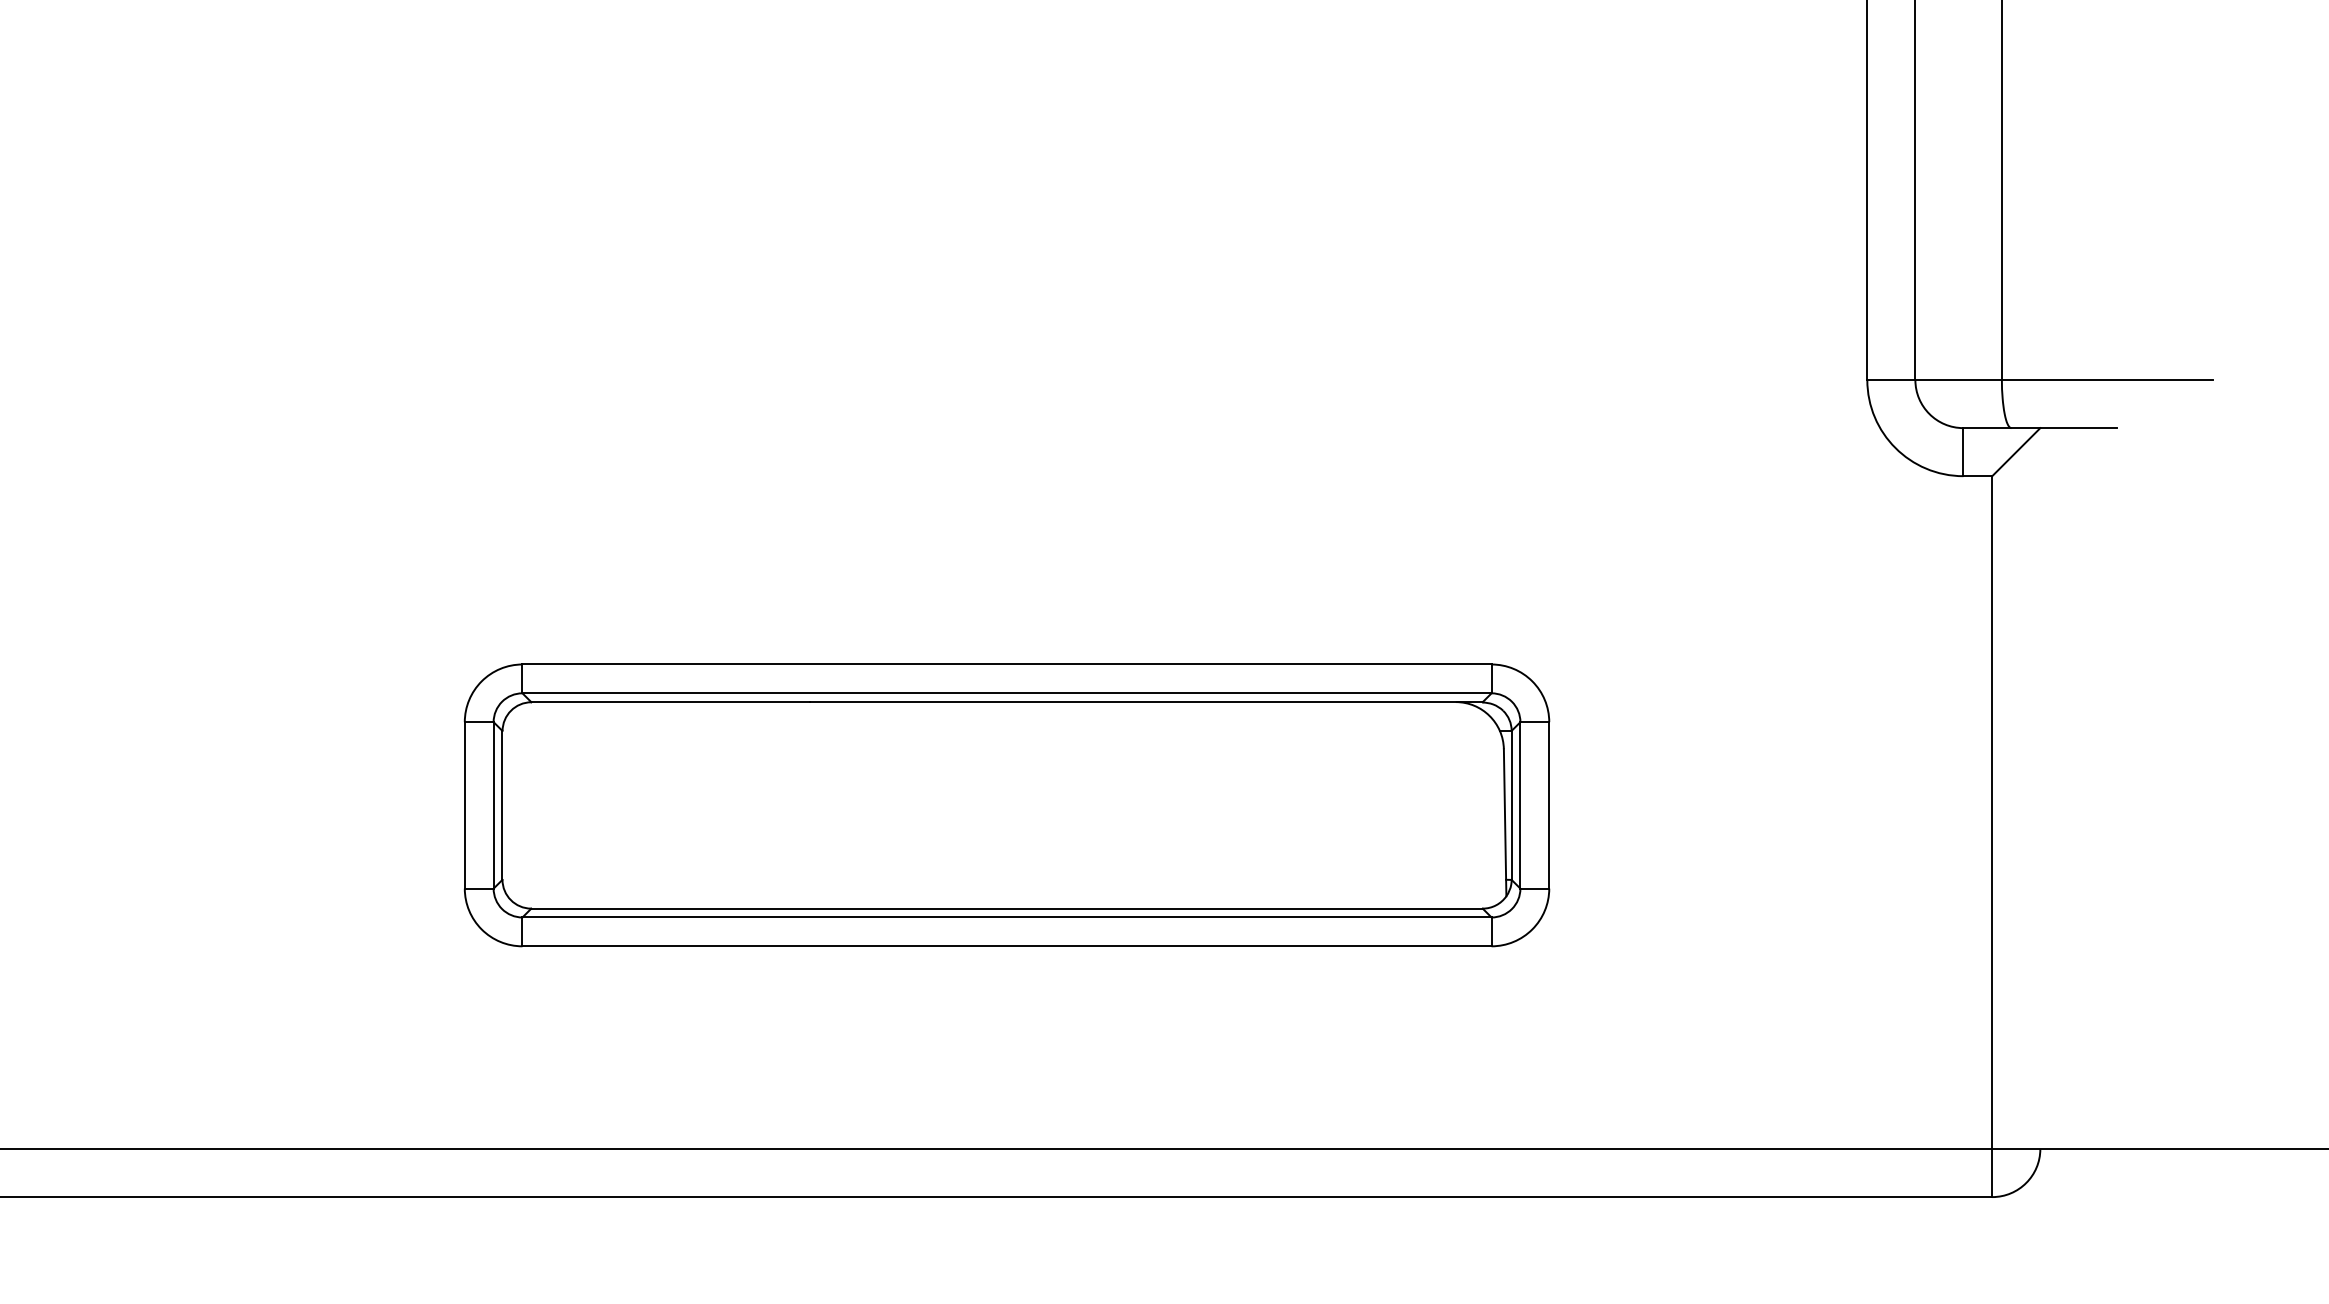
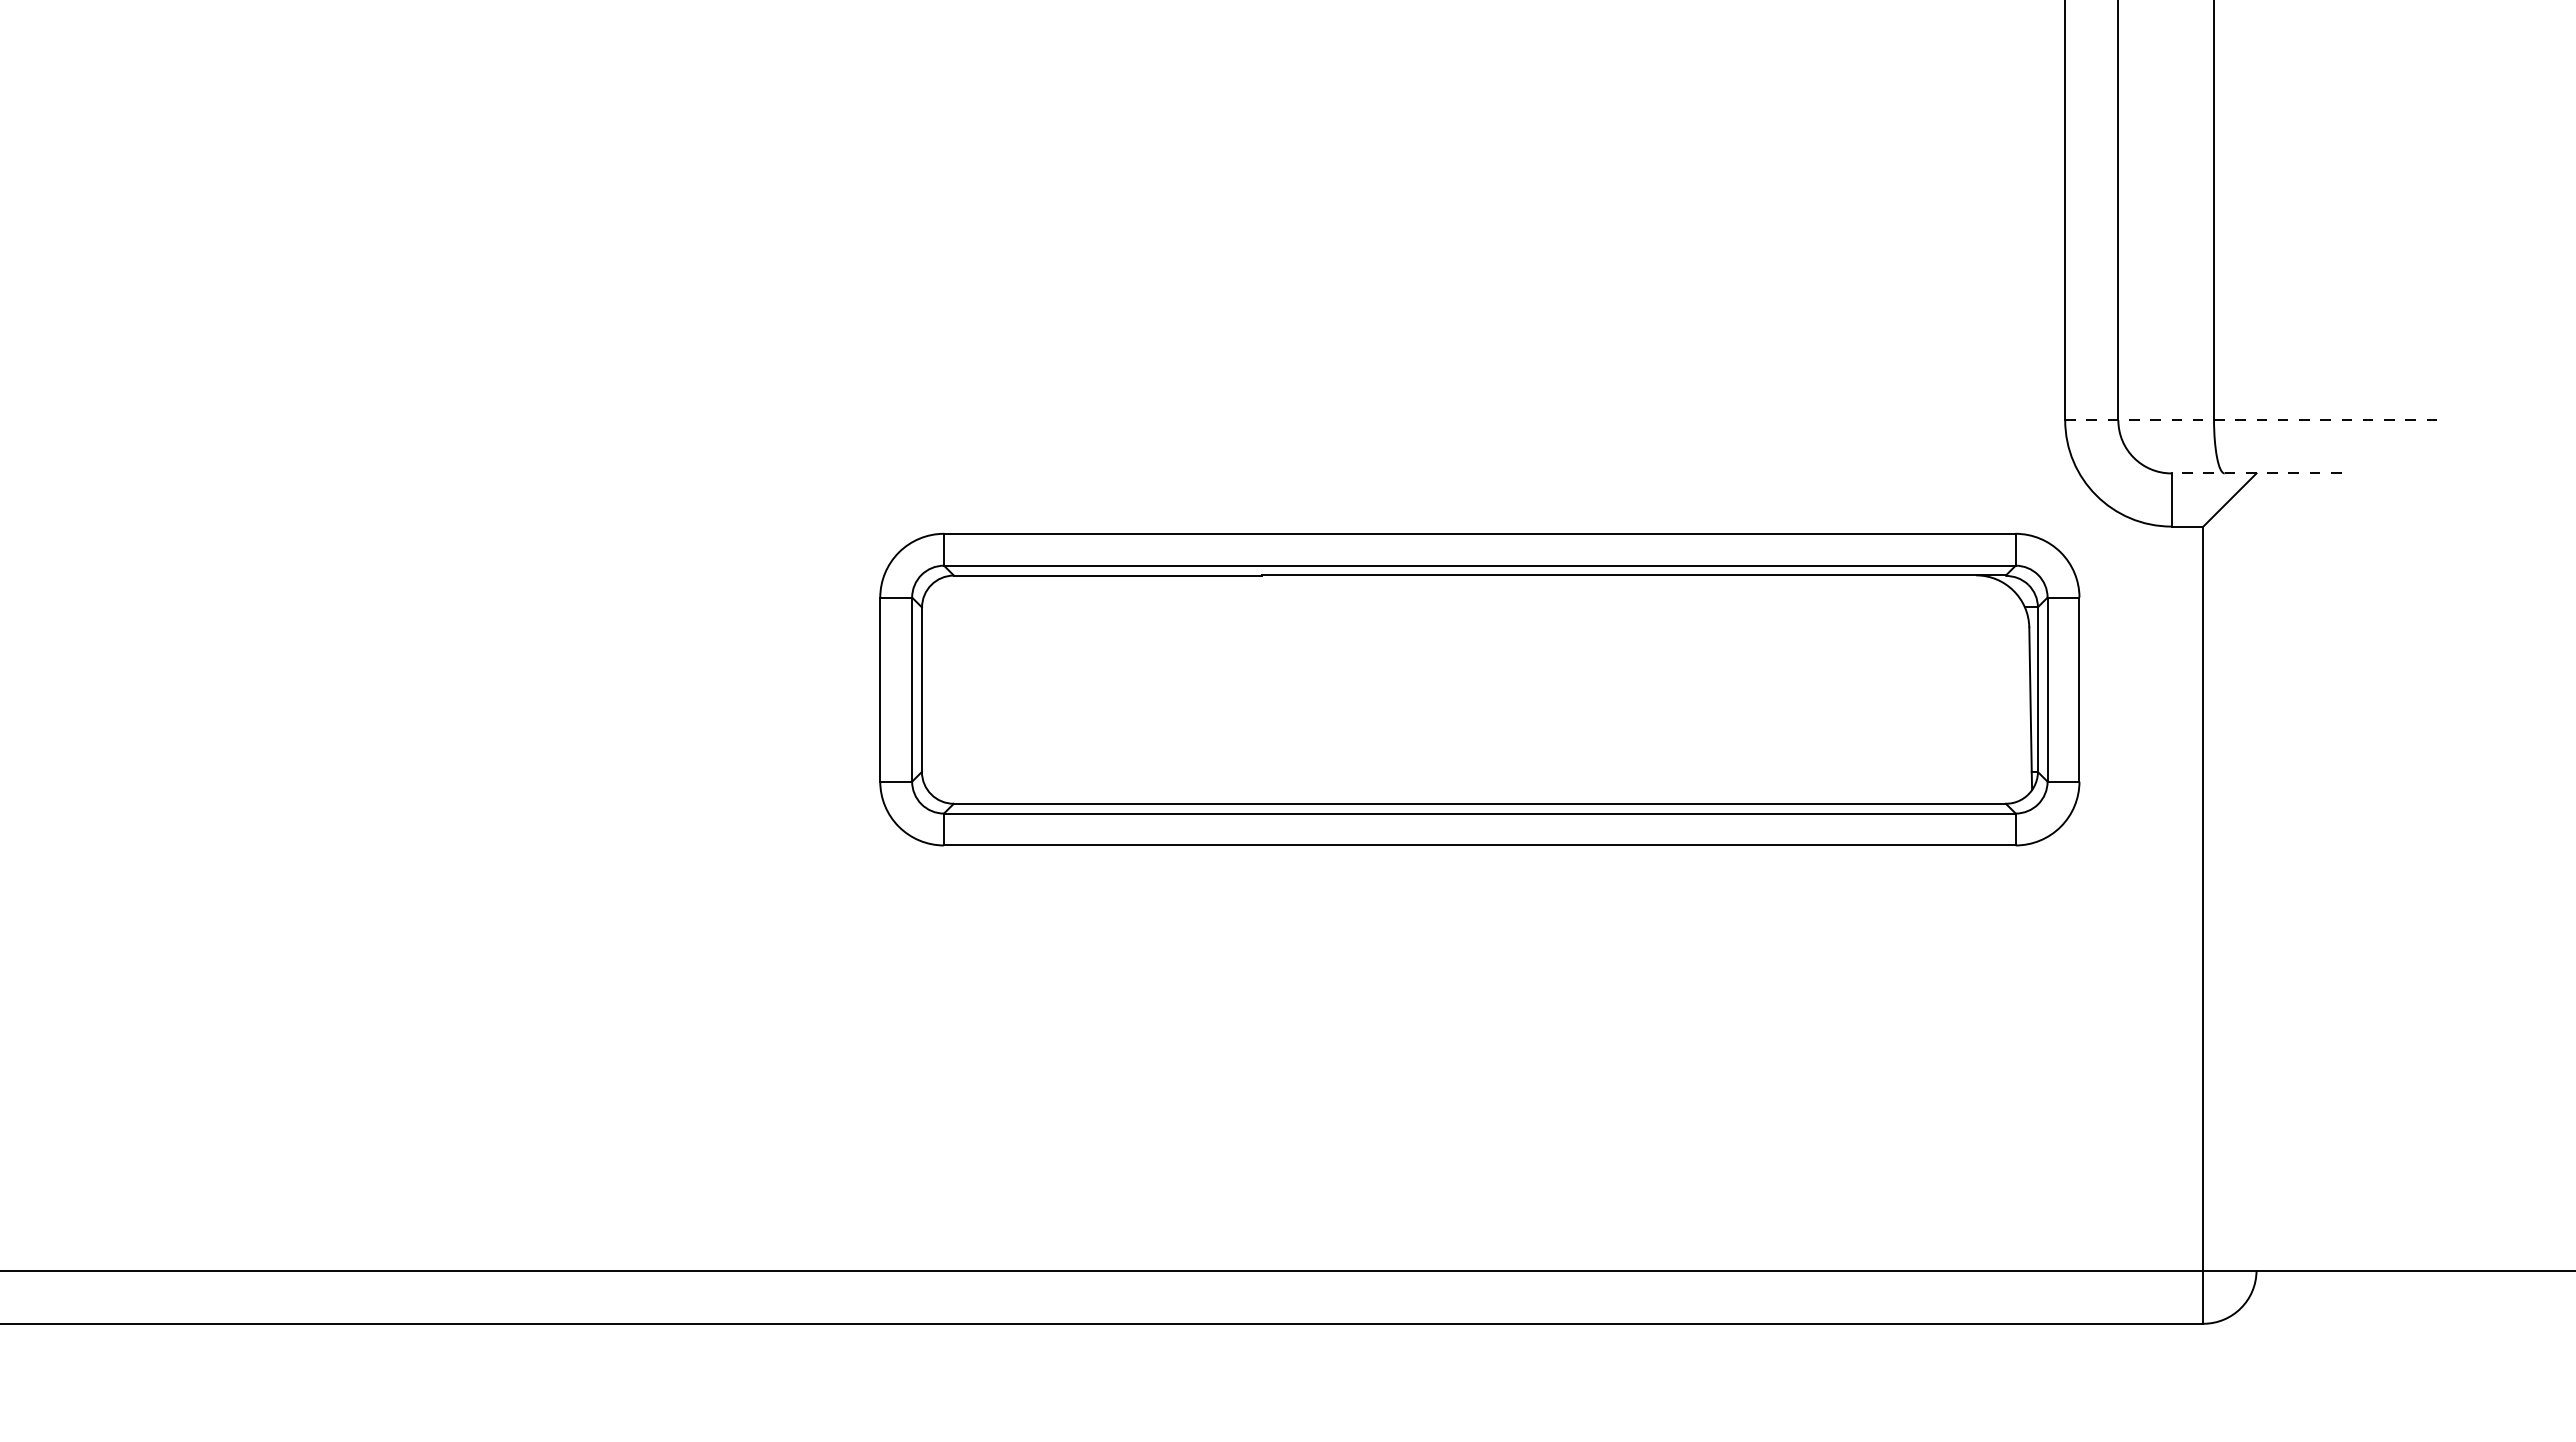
line: (2041, 380) -> (2257, 420), solid -> dashed
line: (2040, 428) -> (2256, 473), solid -> dashed
part: (1006, 805) -> (1479, 689), moved

